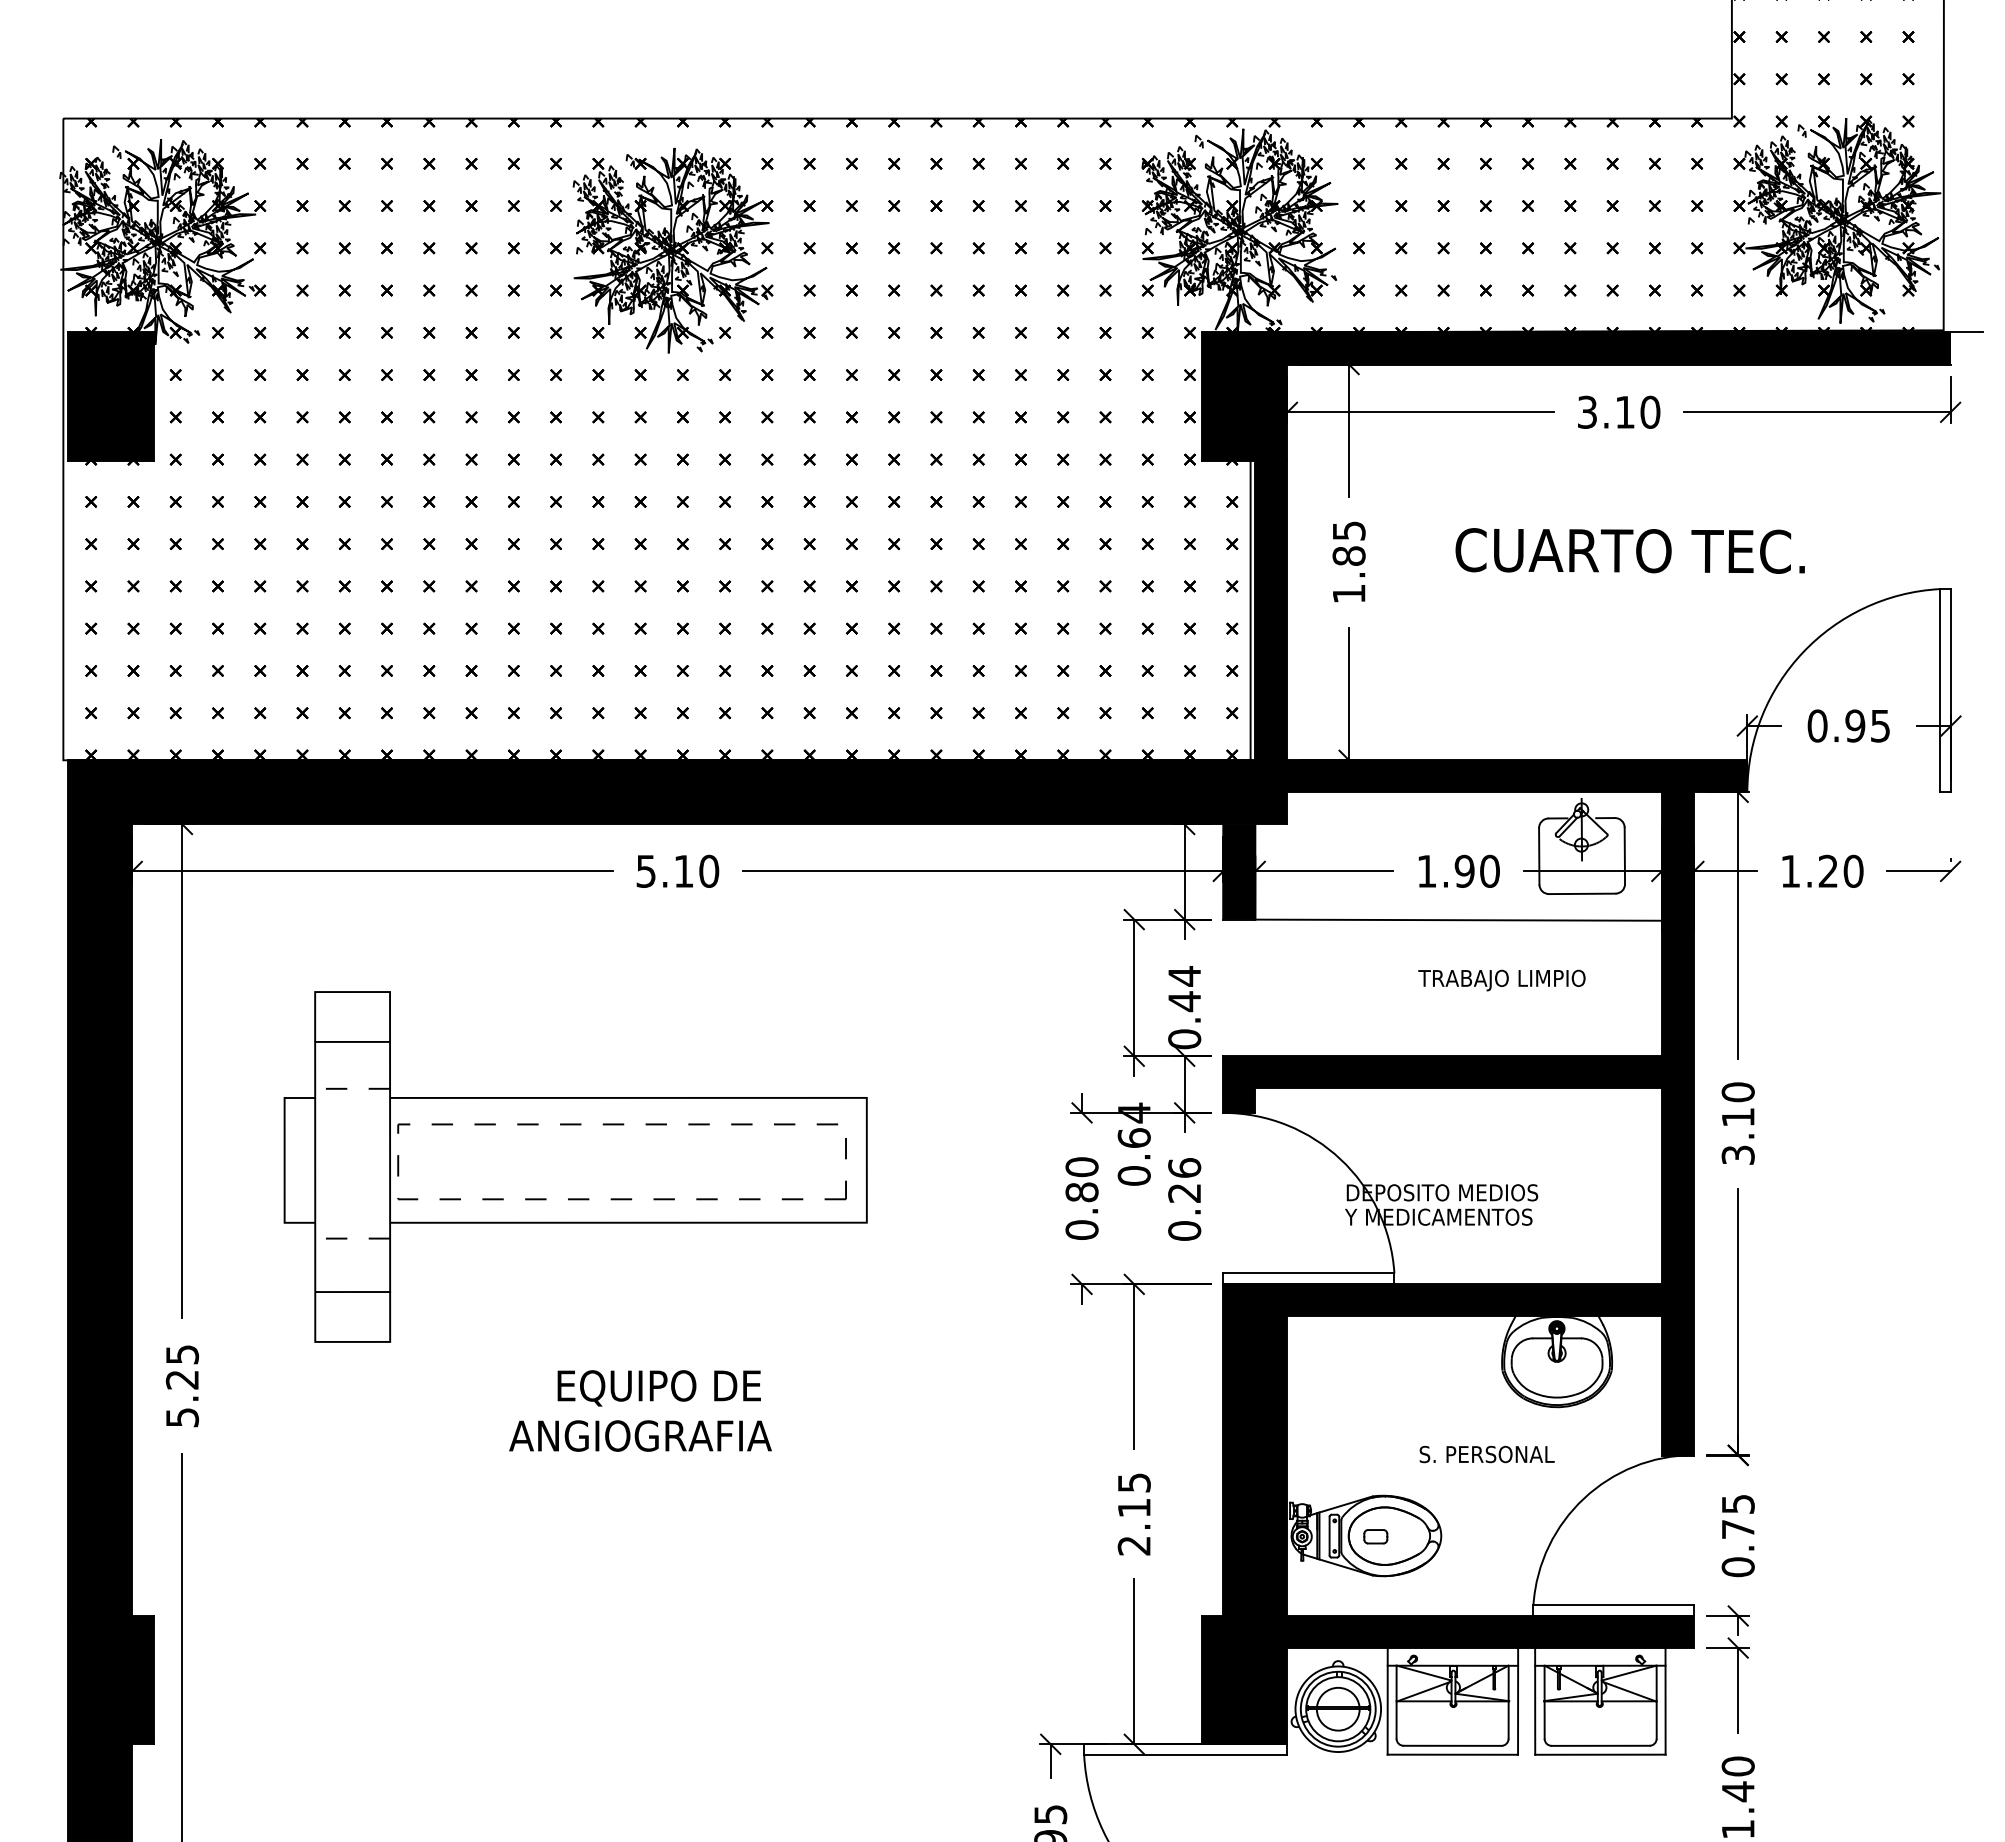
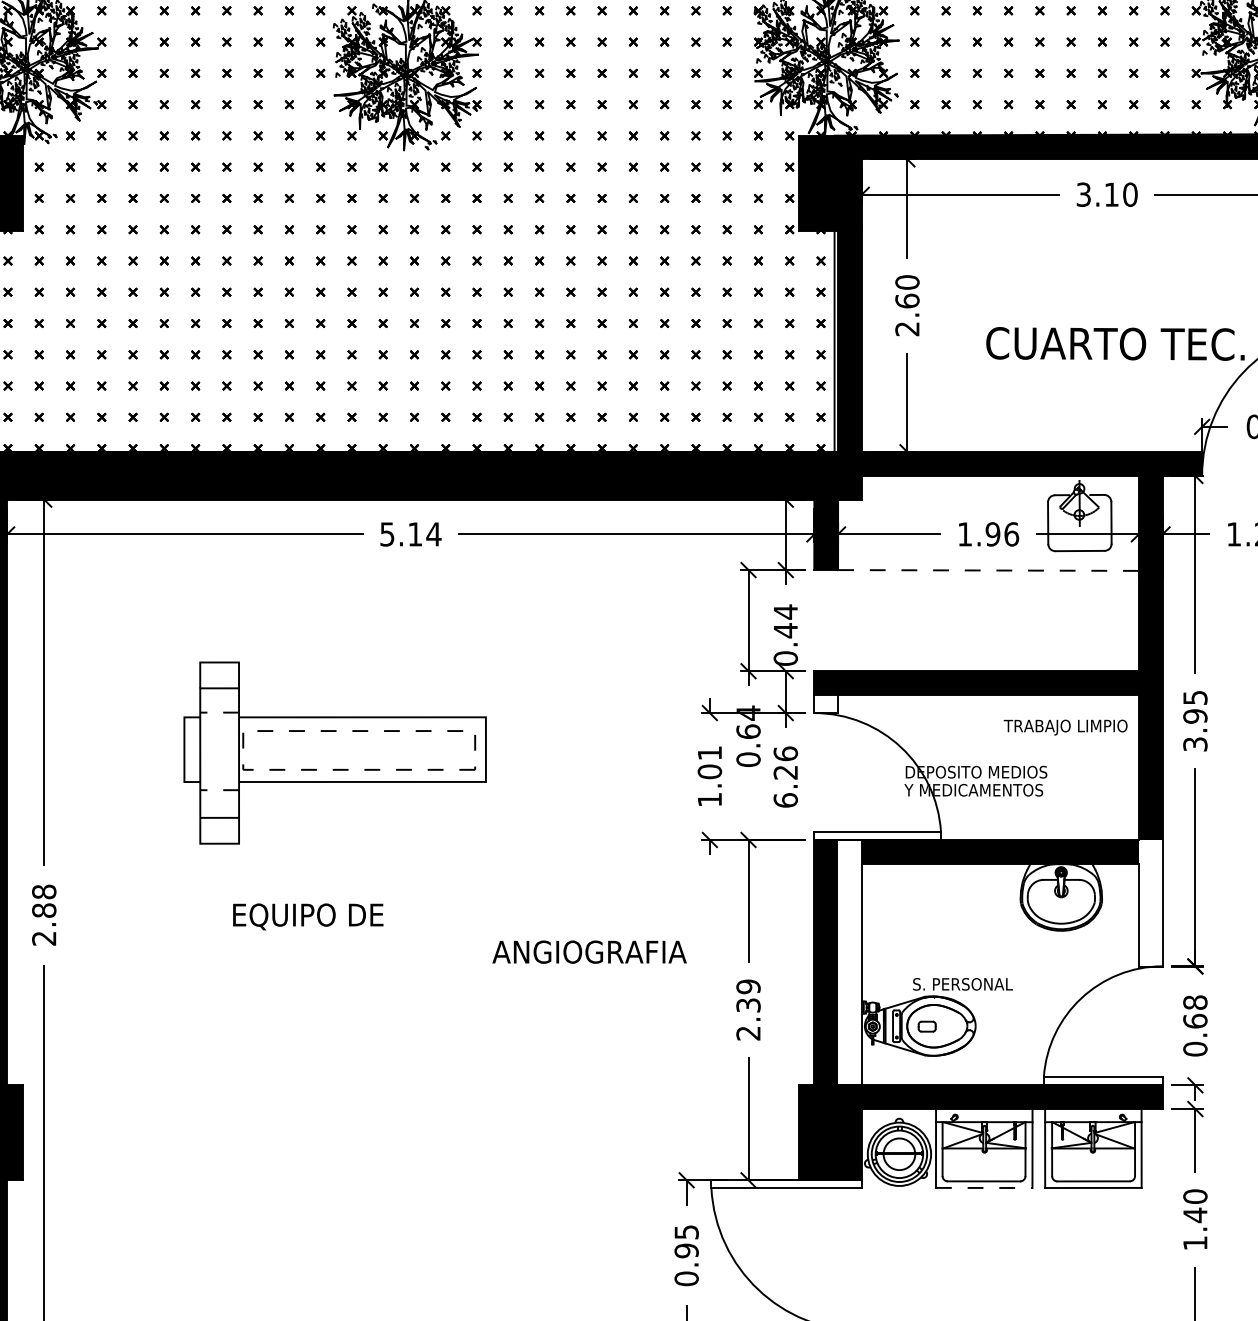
text: (1629, 550) -> (1114, 343), moved
text: (1348, 562) -> (907, 305), 1.85 -> 2.60
text: (708, 870) -> (433, 533), 5.10 -> 5.14
text: (1490, 870) -> (1012, 533), 1.90 -> 1.96
line: (1458, 920) -> (988, 570), solid -> dashed
text: (1501, 980) -> (1065, 727), moved
fill: (1239, 1100) -> (826, 703), removed
text: (1737, 1104) -> (1194, 706), 3.10 -> 3.95
part: (575, 1166) -> (335, 752), size x0.7
text: (1081, 1198) -> (709, 776), 0.80 -> 1.01
text: (1184, 1230) -> (785, 800), 0.26 -> 6.26
fill: (1677, 1369) -> (1150, 902), removed
text: (182, 1385) -> (44, 914), 5.25 -> 2.88
text: (658, 1388) -> (307, 917), moved
text: (640, 1435) -> (589, 951), moved
fill: (1271, 1449) -> (850, 962), removed
text: (1486, 1454) -> (962, 984), moved
text: (1133, 1495) -> (747, 996), 2.15 -> 2.39
text: (1737, 1516) -> (1194, 1011), 0.75 -> 0.68
line: (1453, 1754) -> (984, 1187), solid -> dashed

